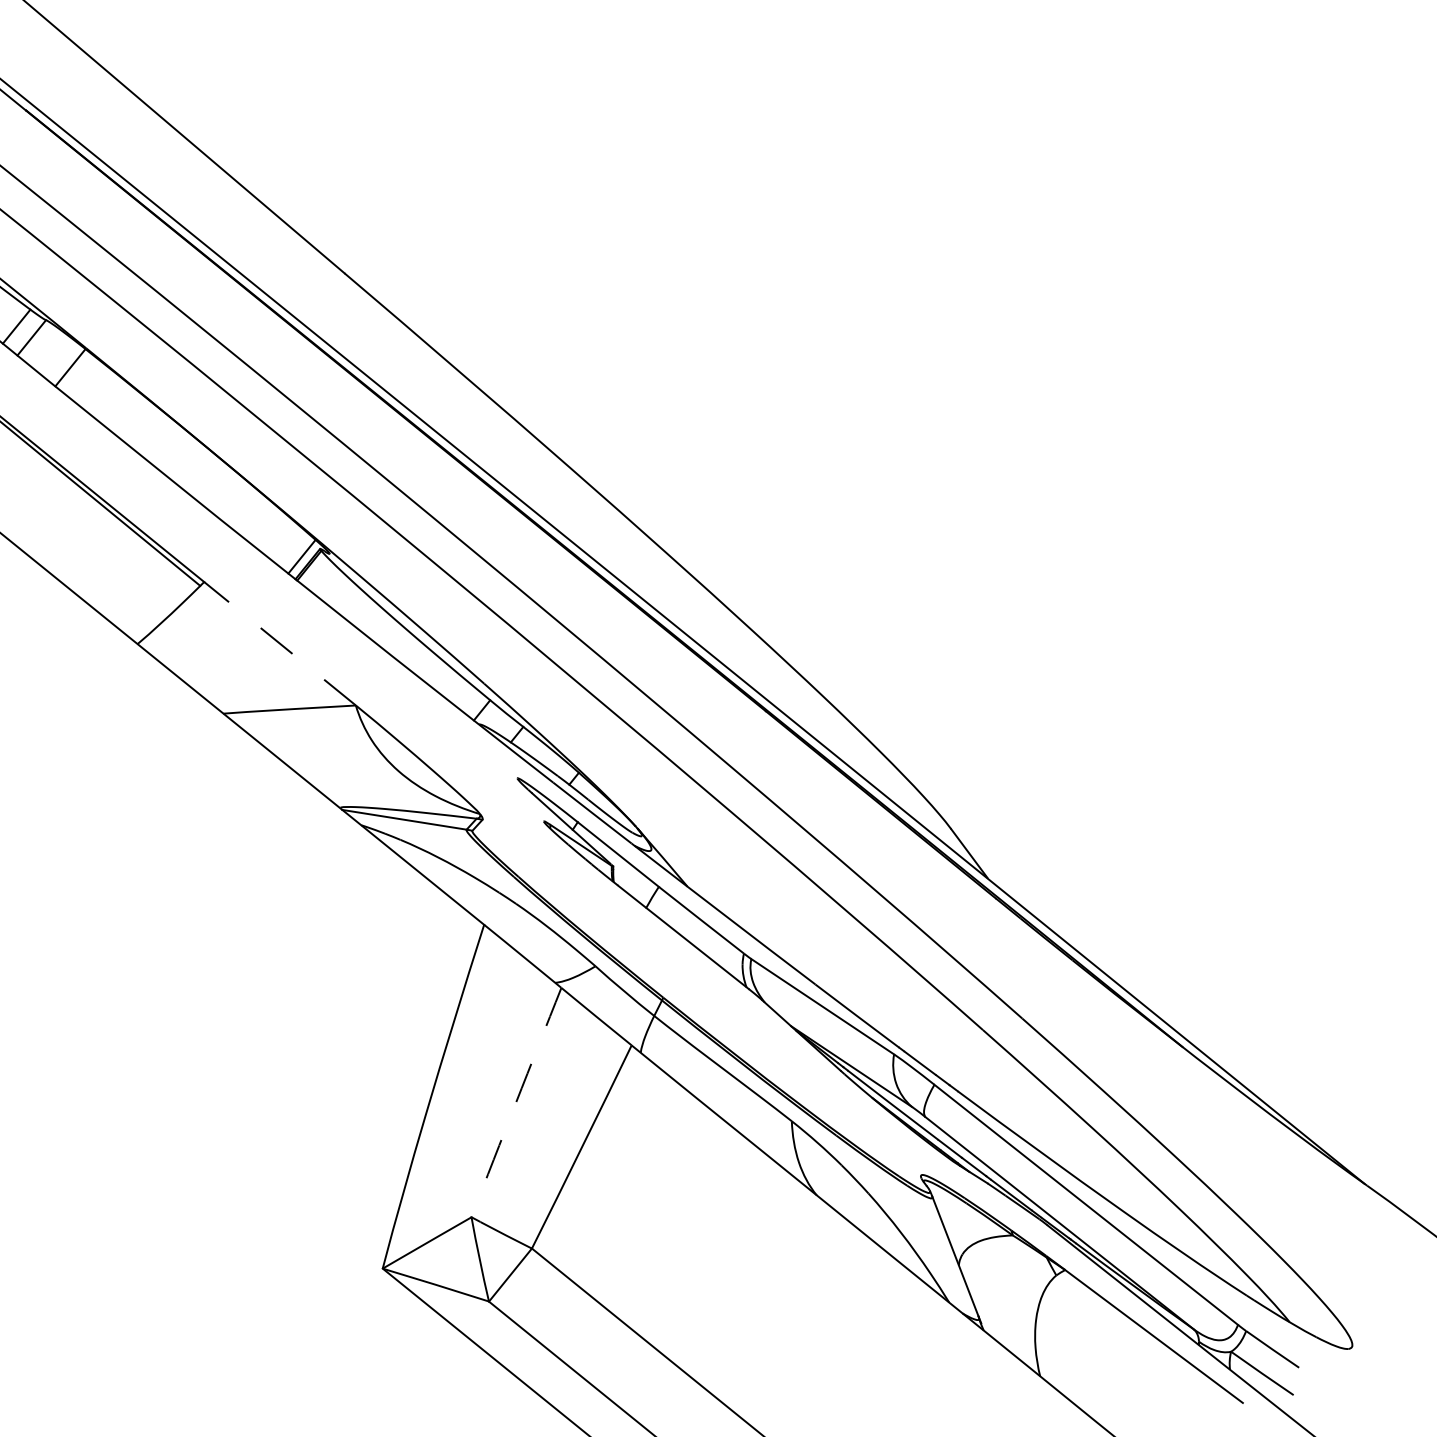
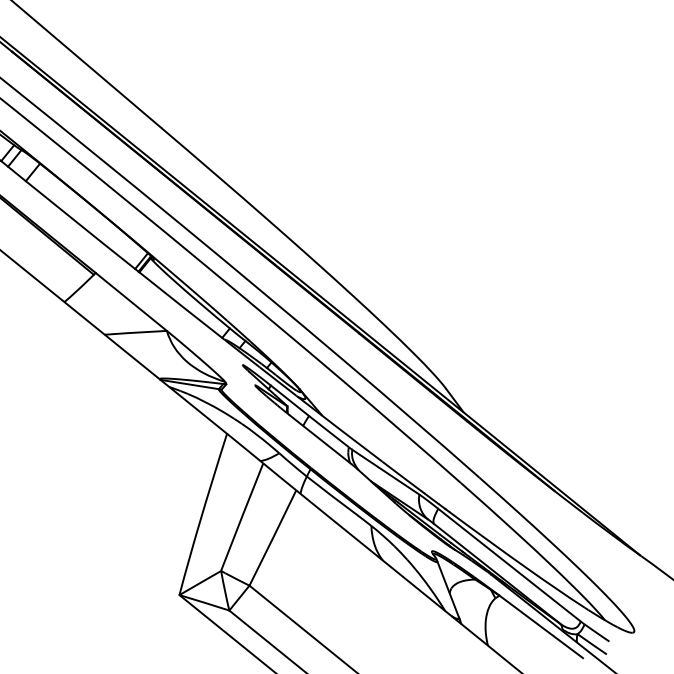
line: (280, 642) -> (131, 301), dashed -> solid
arc: (517, 1103) -> (242, 517), dashed -> solid

